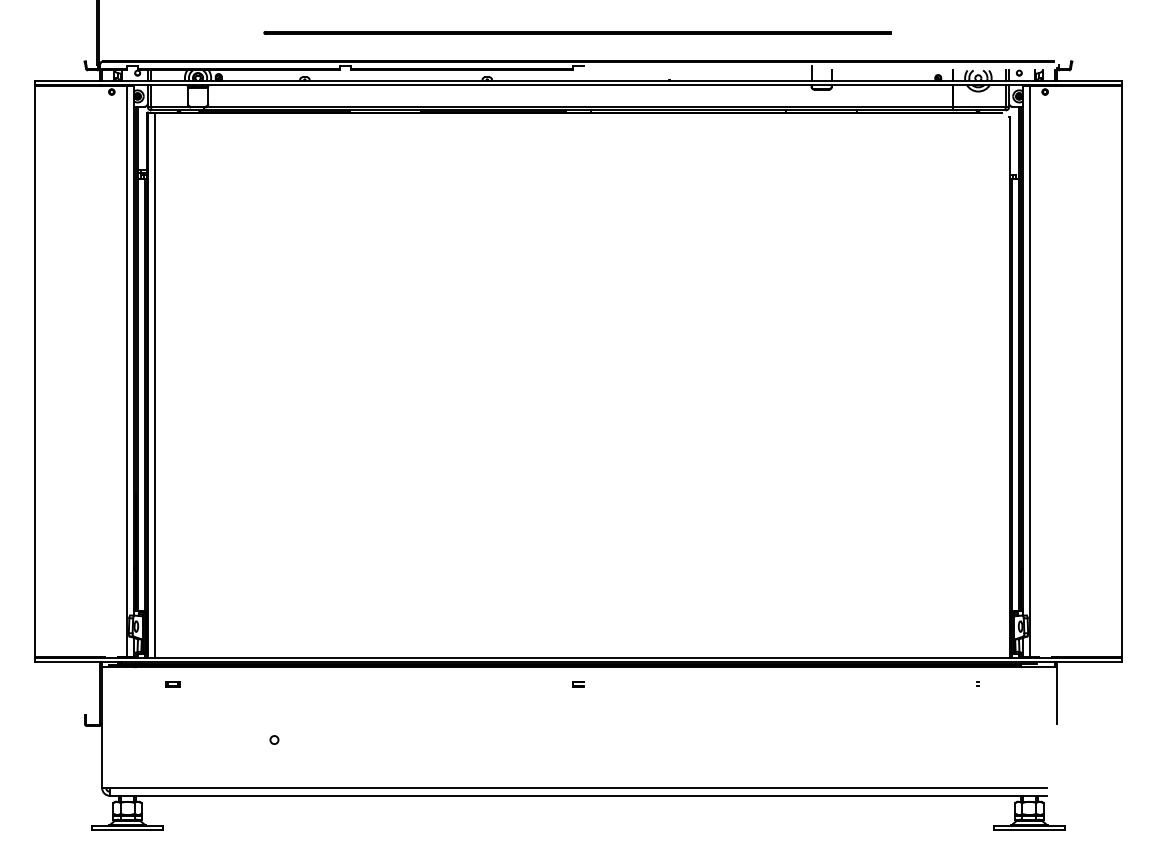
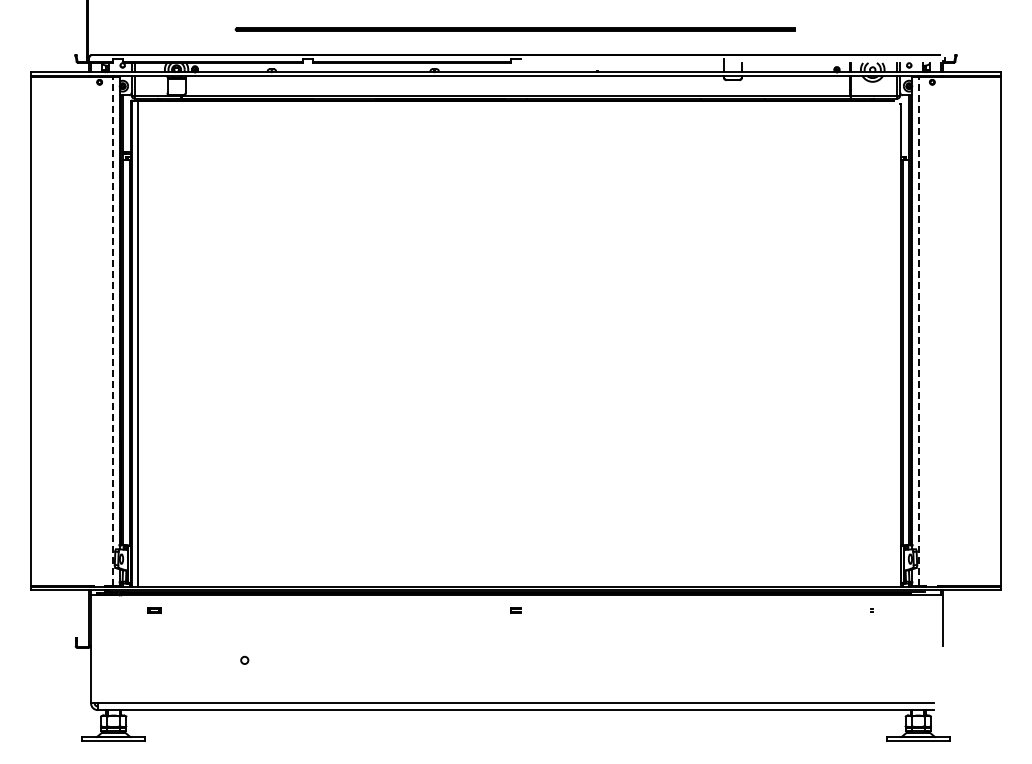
line: (126, 370) -> (112, 330), solid -> dashed
line: (1030, 370) -> (919, 330), solid -> dashed

